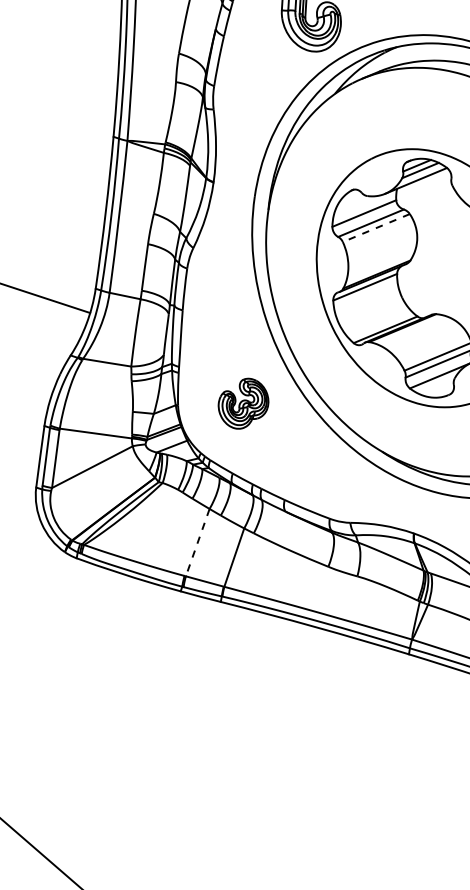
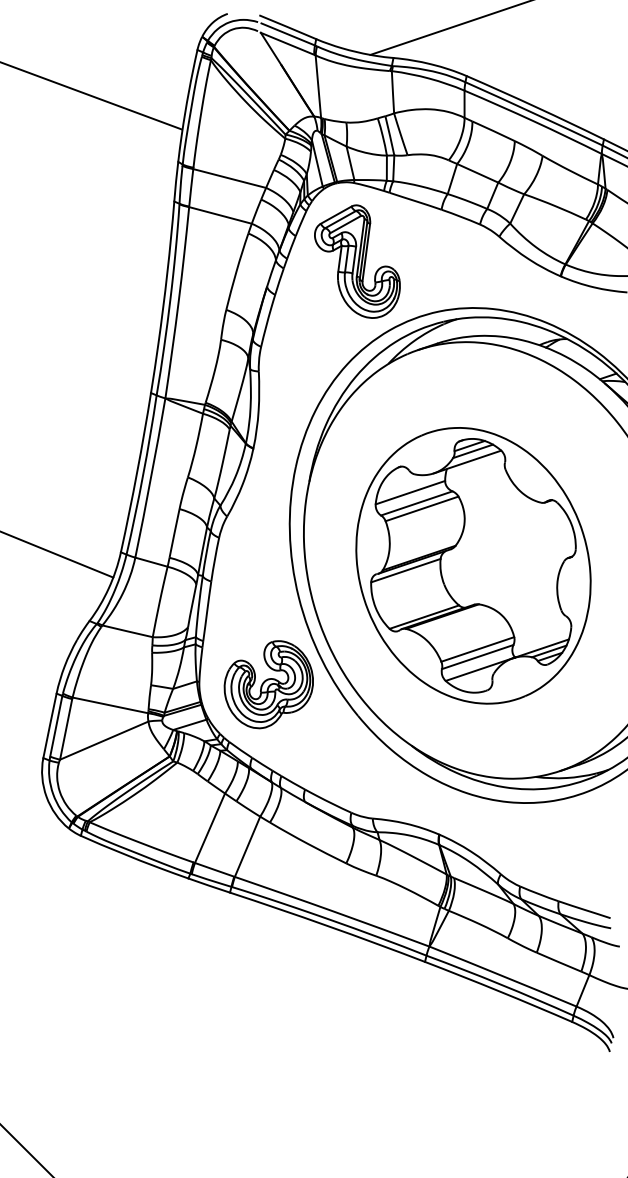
line: (375, 228) -> (421, 509), dashed -> solid
part: (243, 403) -> (268, 684), size x1.67
line: (198, 542) -> (210, 828), dashed -> solid

